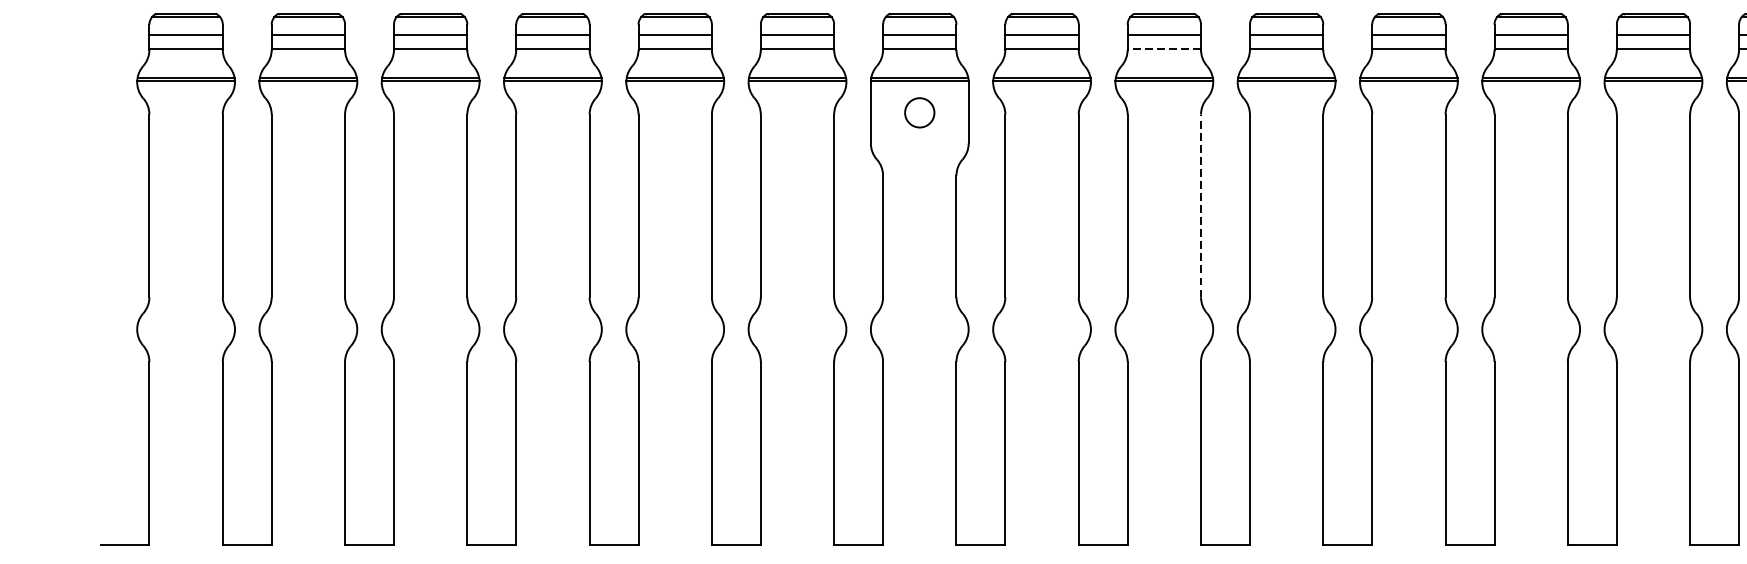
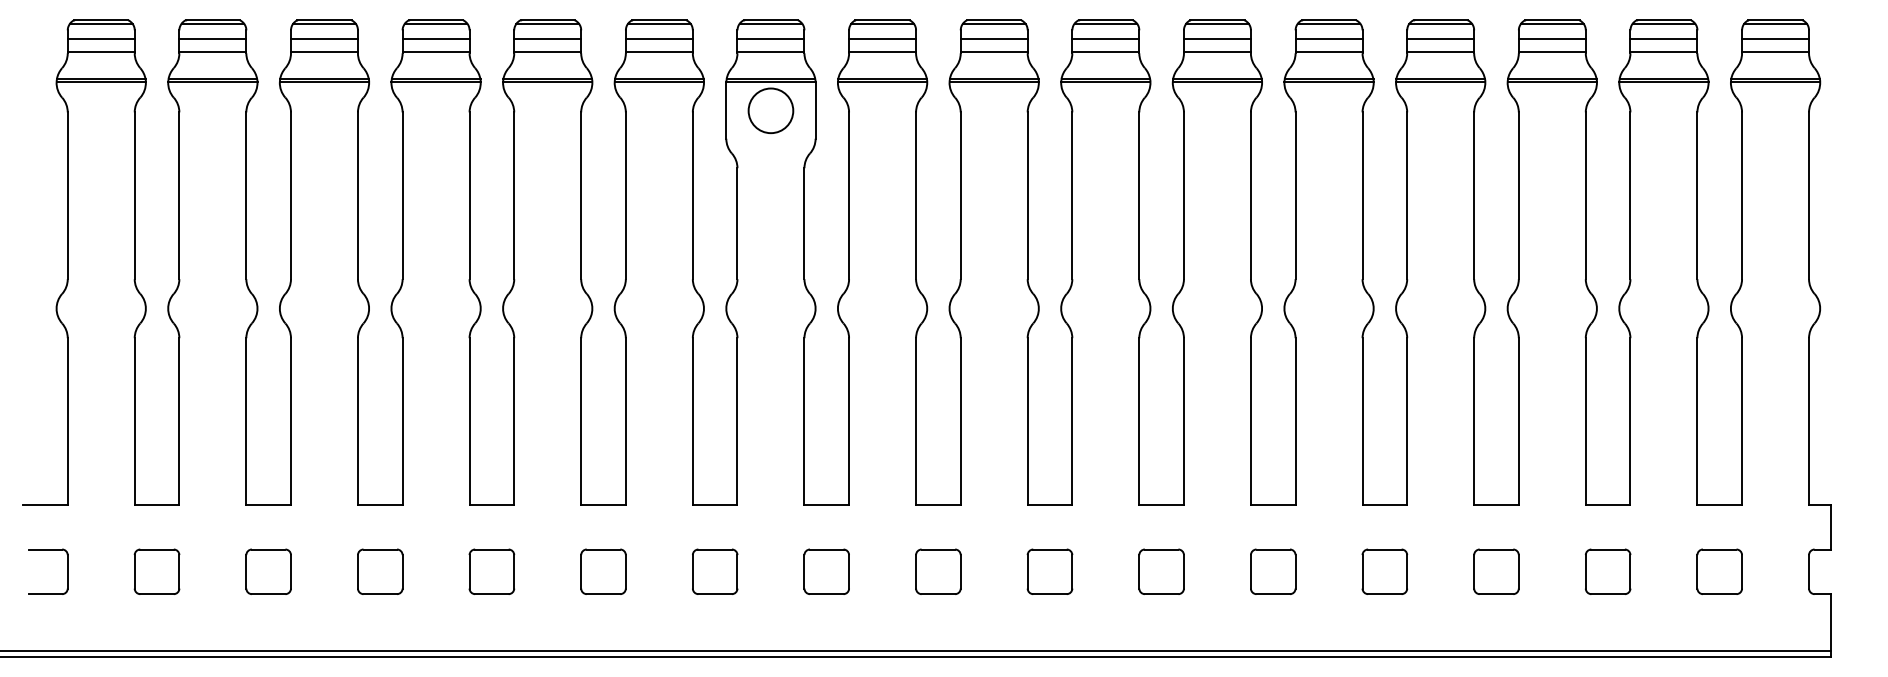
line: (1163, 48) -> (993, 52), dashed -> solid
circle: (919, 112) -> (770, 110), size x1.67
line: (1200, 205) -> (1027, 195), dashed -> solid

